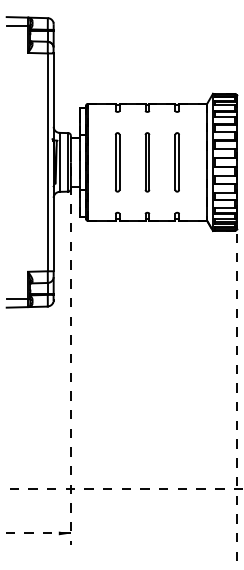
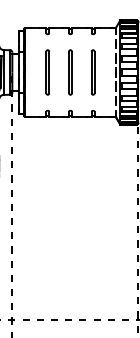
line: (207, 161) -> (116, 71), solid -> dashed

